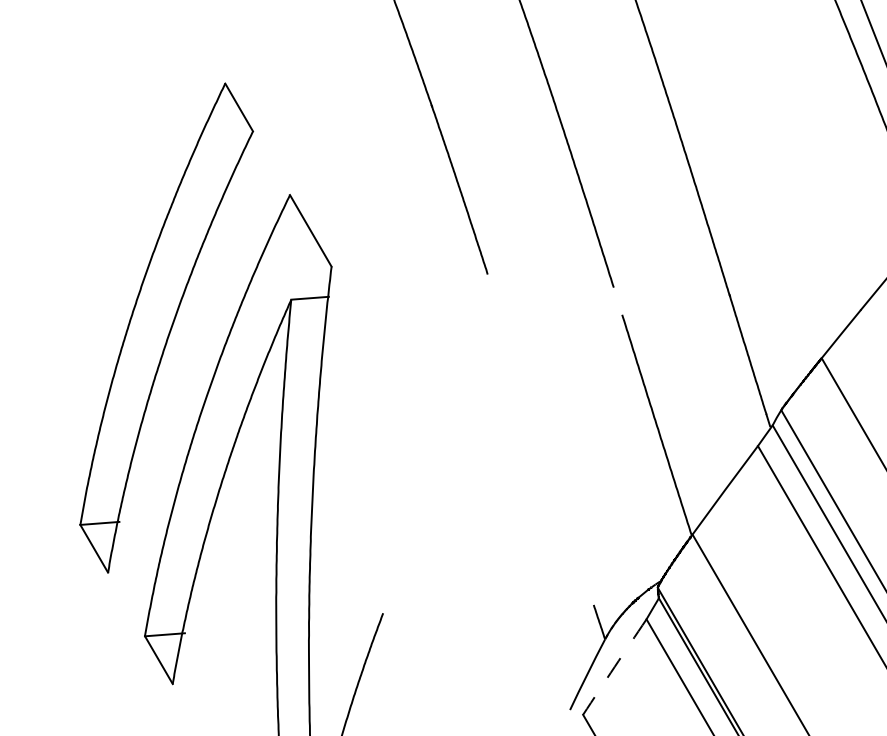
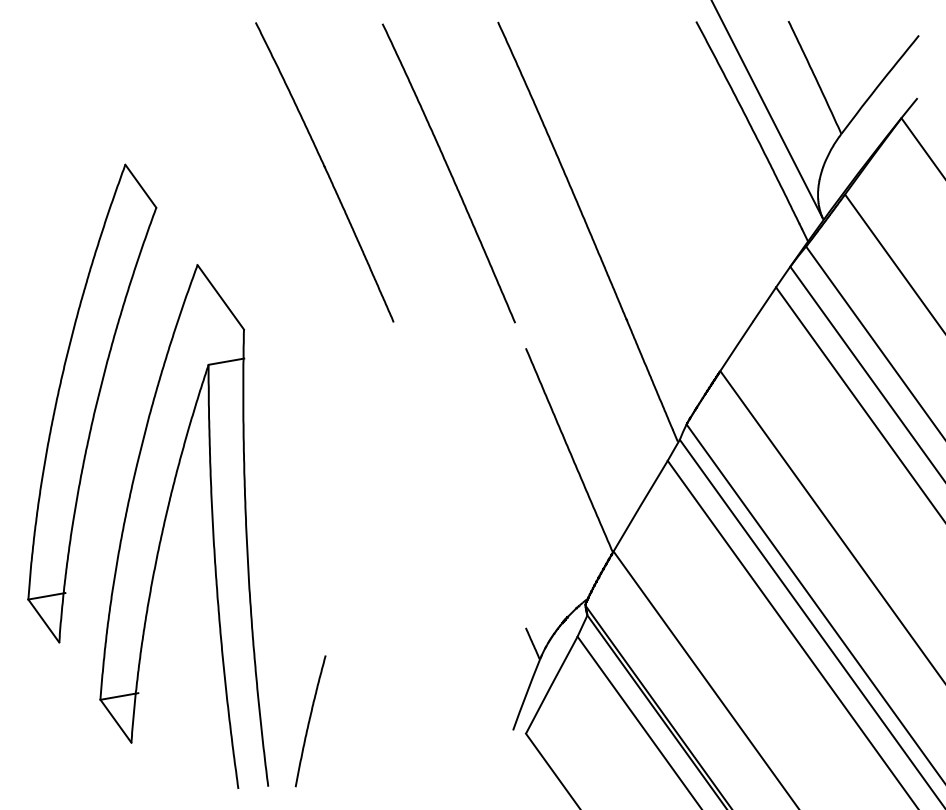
arc: (614, 667) -> (551, 685), dashed -> solid

